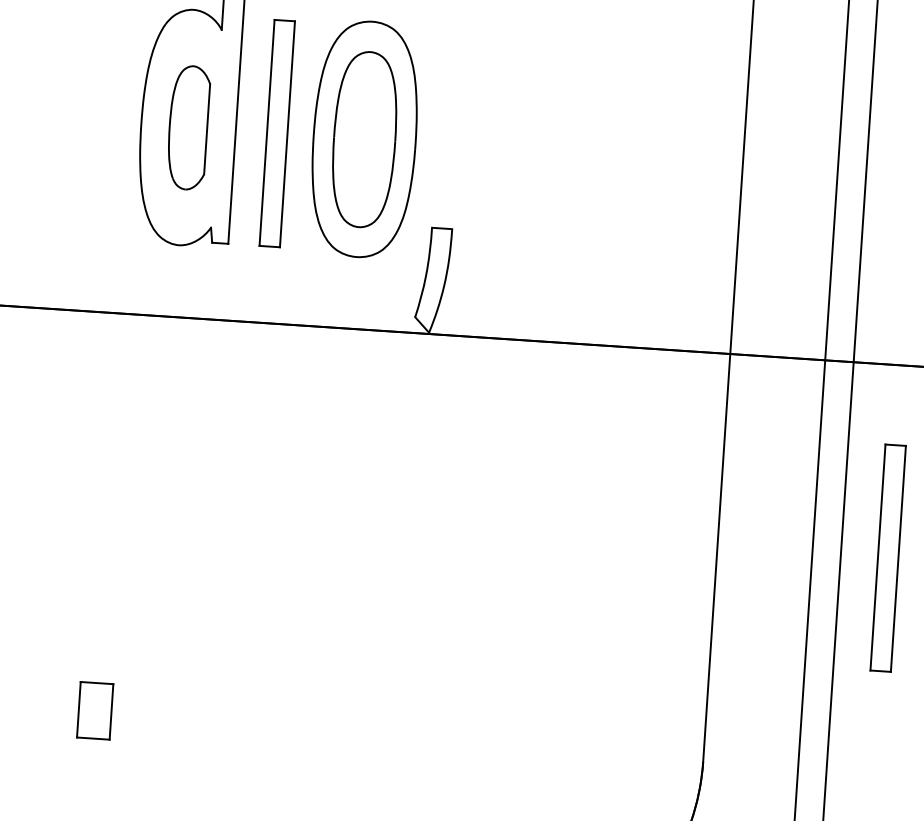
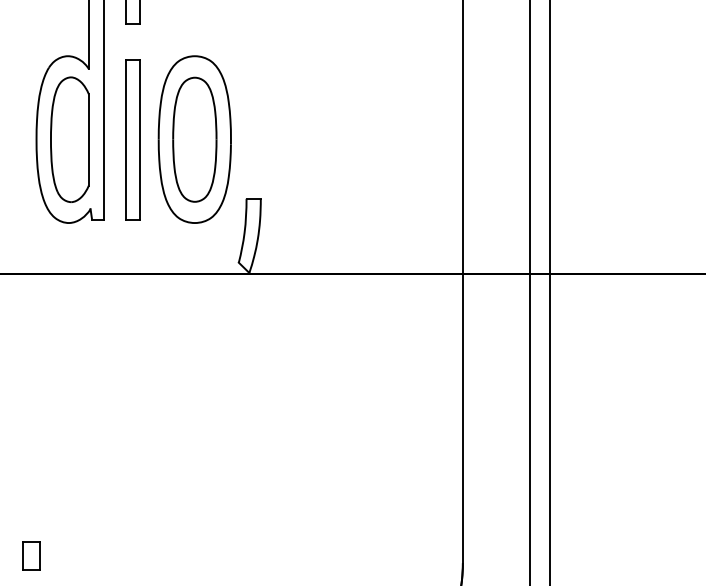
part: (187, 127) -> (69, 139), size x1.43
part: (887, 558) -> (583, 410), removed
part: (95, 710) -> (31, 555), size x0.71

